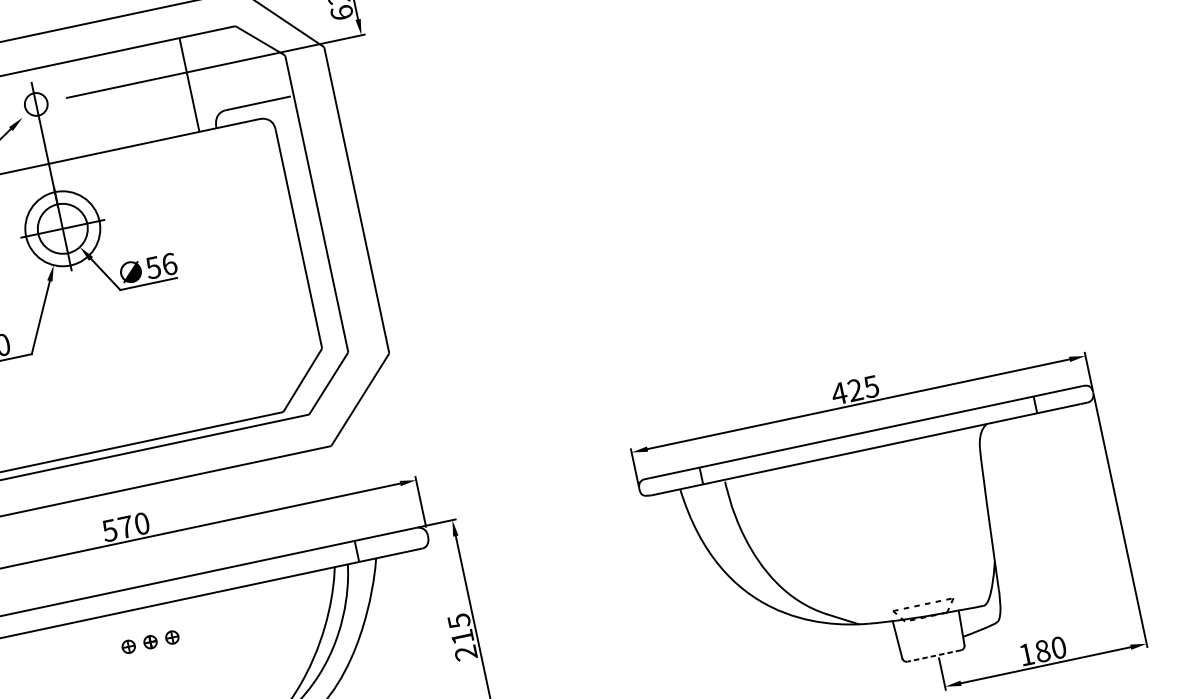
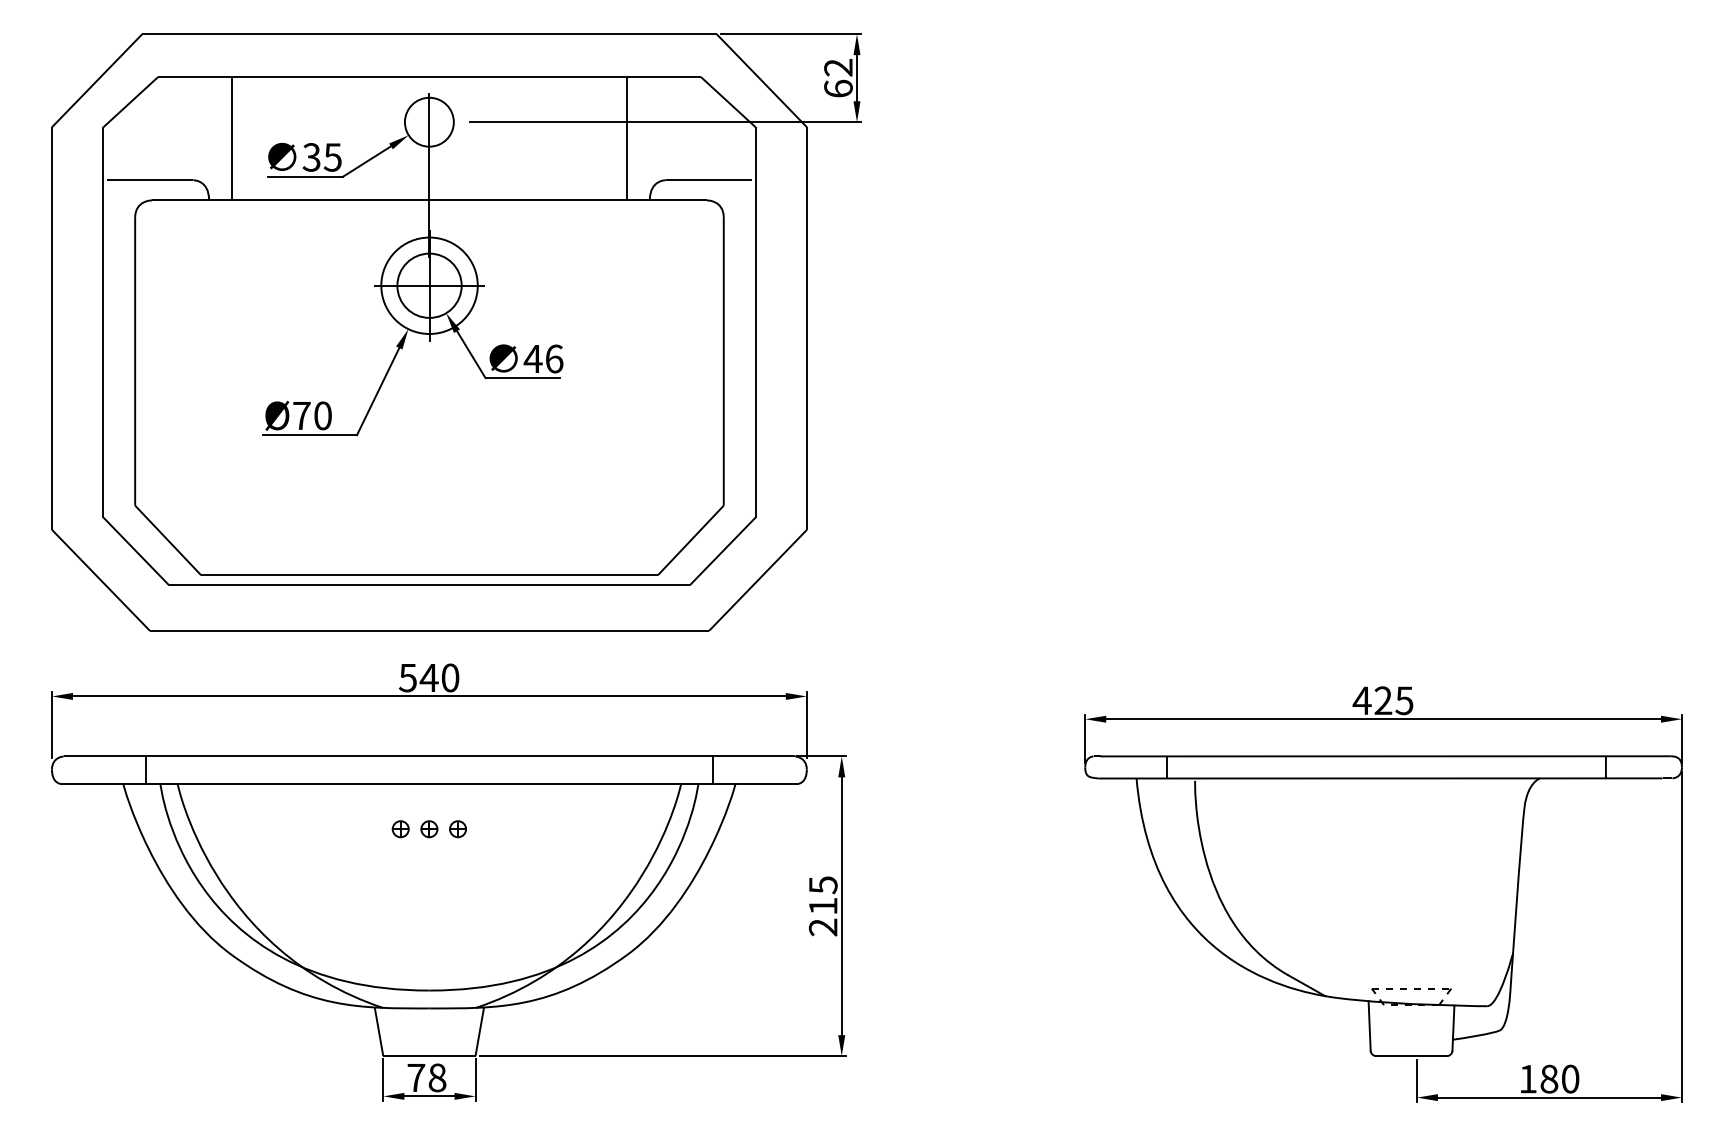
circle: (35, 104) -> (428, 121), size x1.67
text: (153, 268) -> (532, 359), 56 -> 46
text: (125, 526) -> (428, 677), 570 -> 540
line: (934, 656) -> (1411, 1056), dashed -> solid

